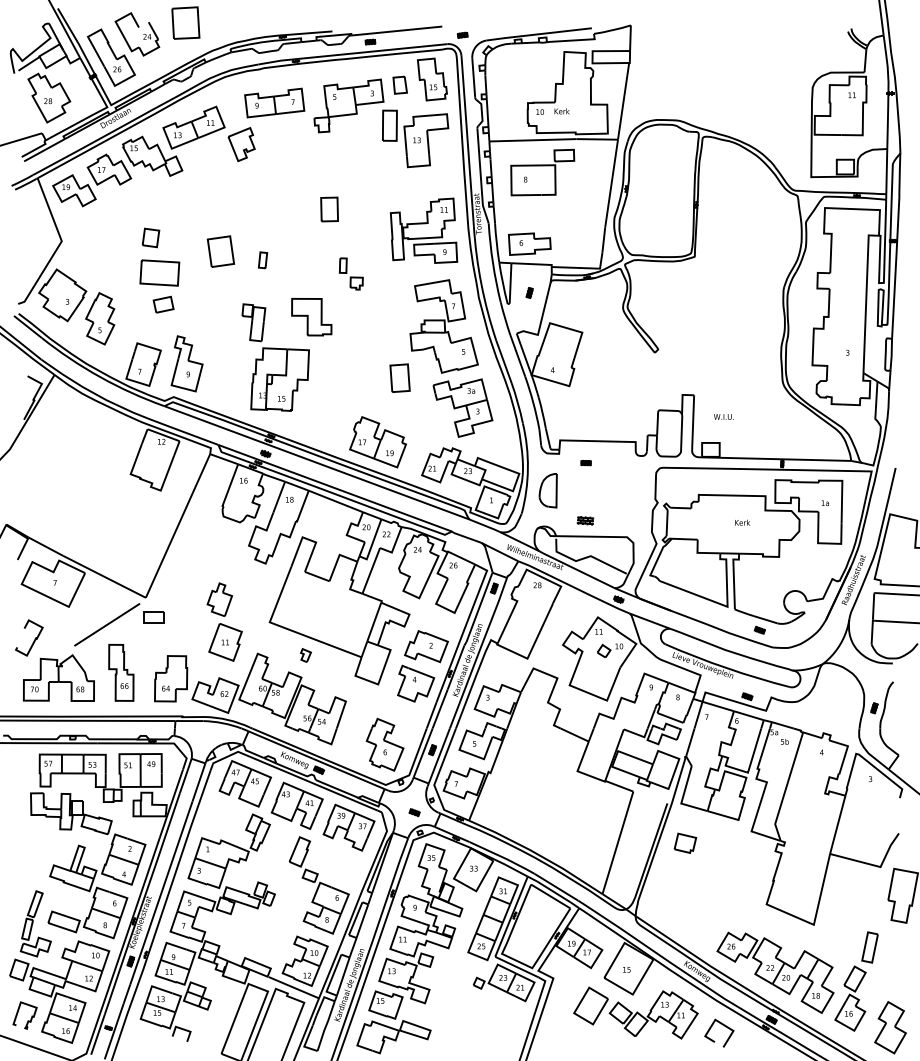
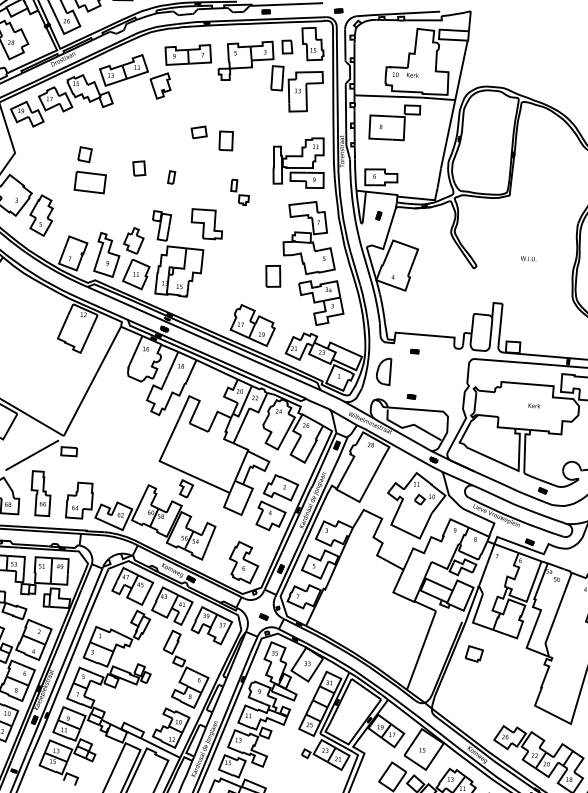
part: (221, 250) -> (139, 167), size x0.62
part: (163, 304) -> (199, 132), moved
text: (723, 416) -> (528, 258), moved
part: (585, 520) -> (411, 396), size x0.62
part: (224, 621) -> (136, 258), moved
part: (305, 655) -> (185, 488), size x1.67

